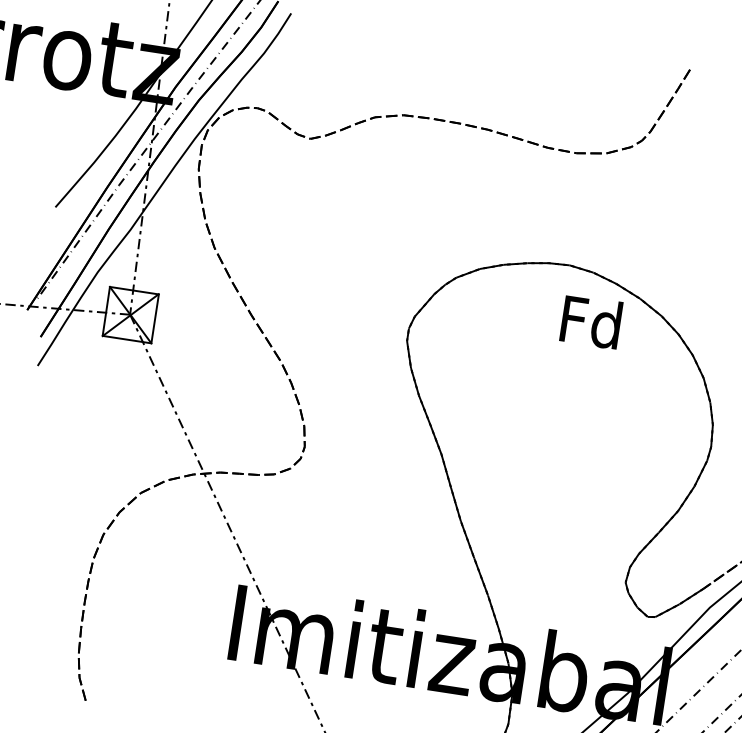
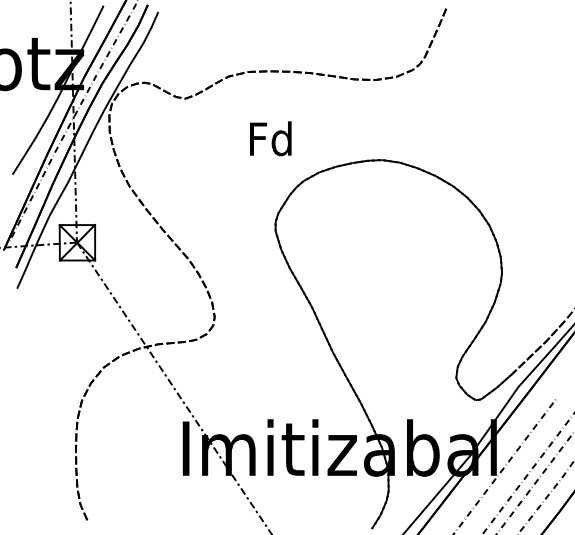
text: (590, 321) -> (270, 138), moved

